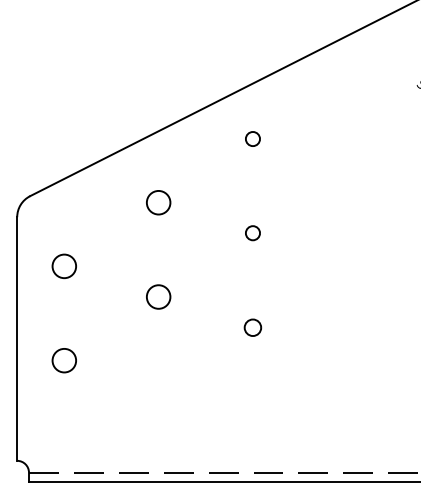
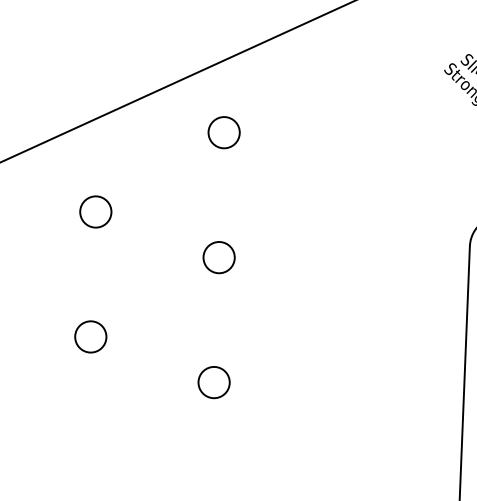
circle: (252, 138) -> (223, 131), size x1.67
circle: (252, 232) -> (218, 256), size x1.67
circle: (252, 327) -> (213, 382), size x1.43

